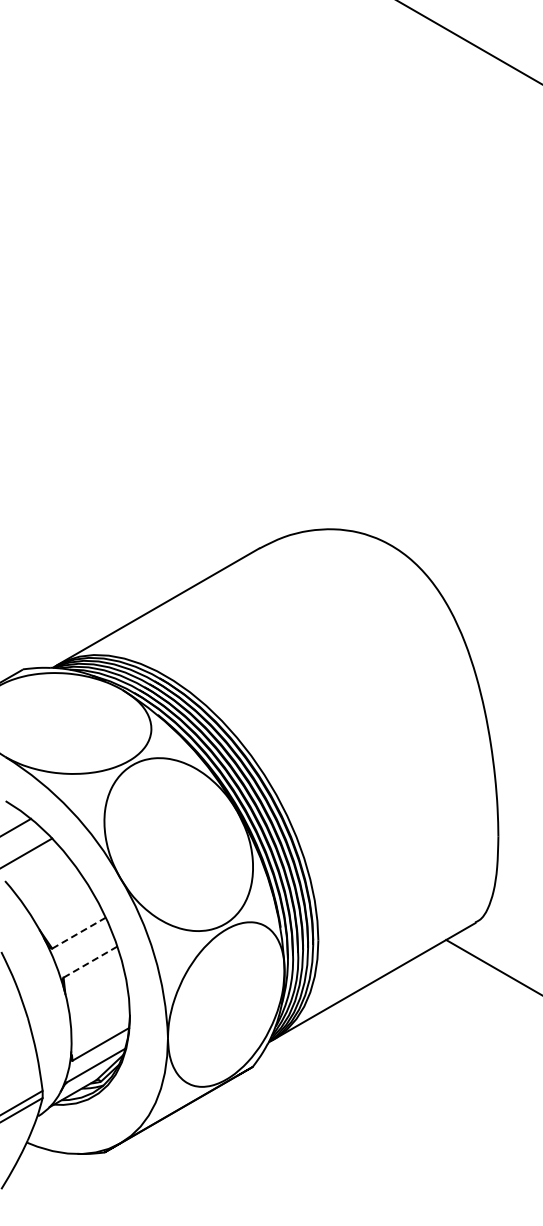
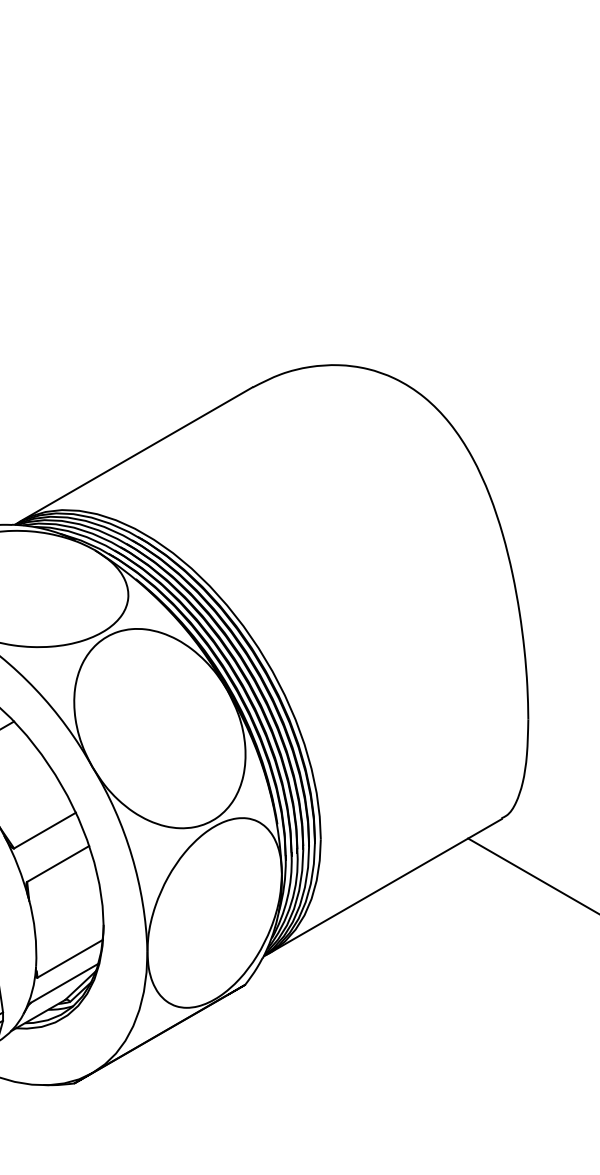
line: (79, 933) -> (45, 831), dashed -> solid
line: (90, 961) -> (58, 863), dashed -> solid

